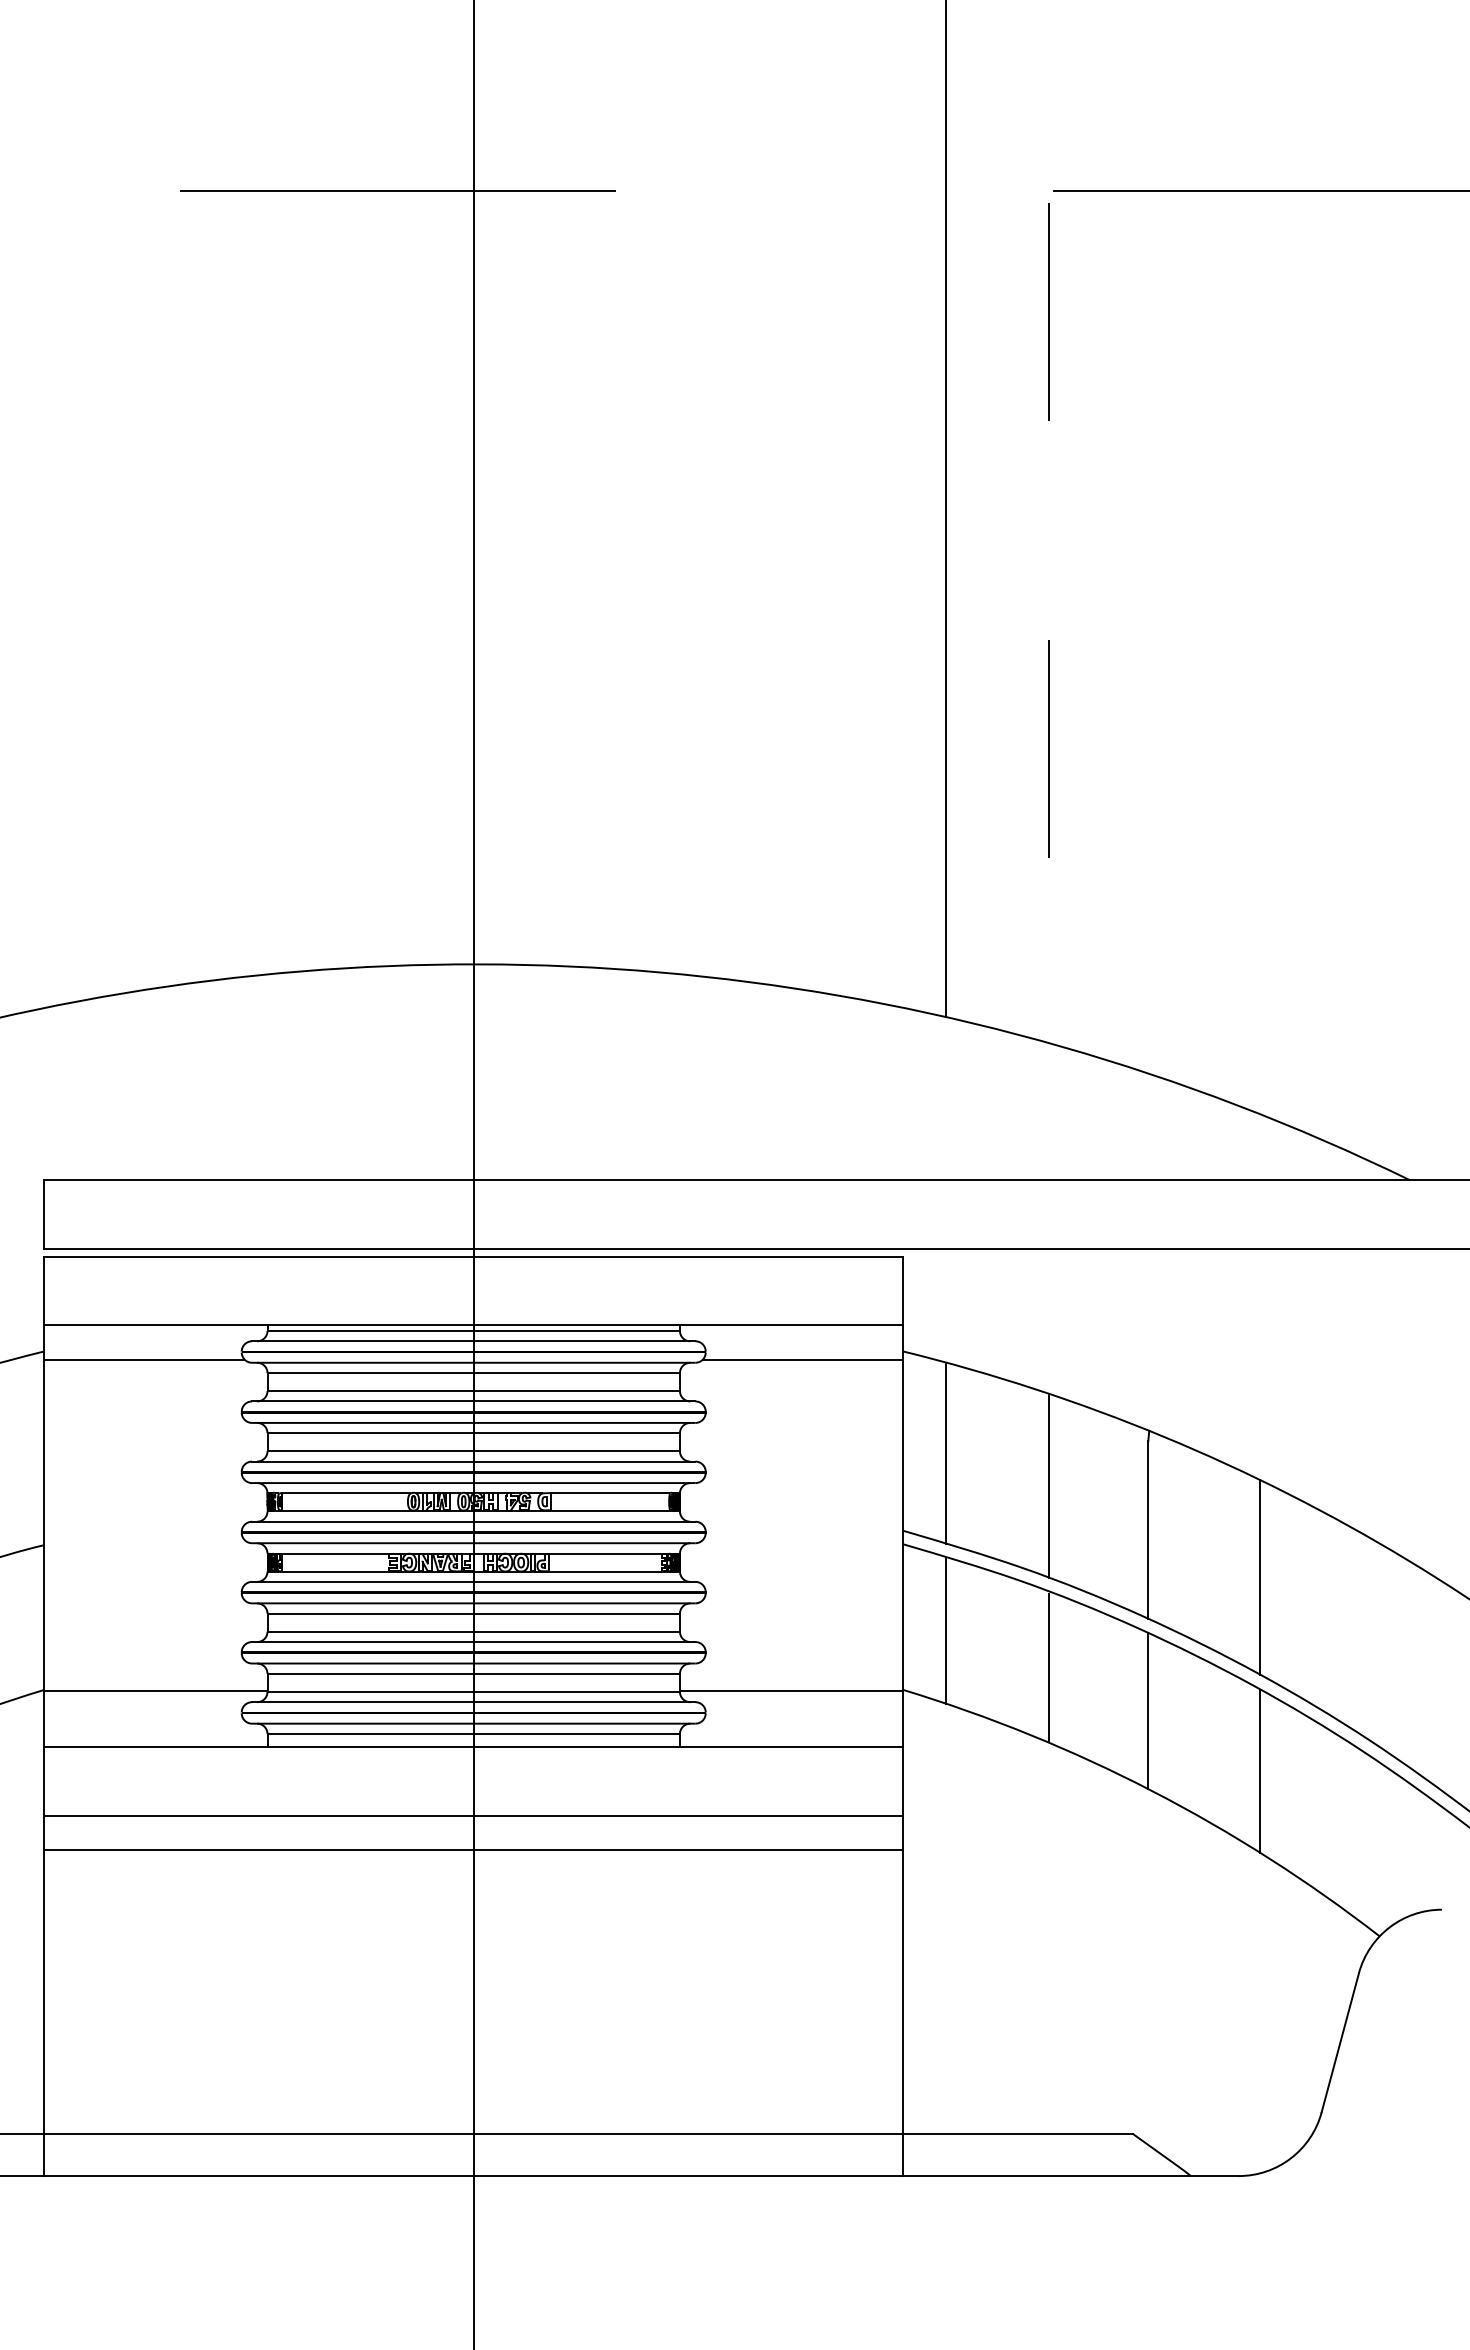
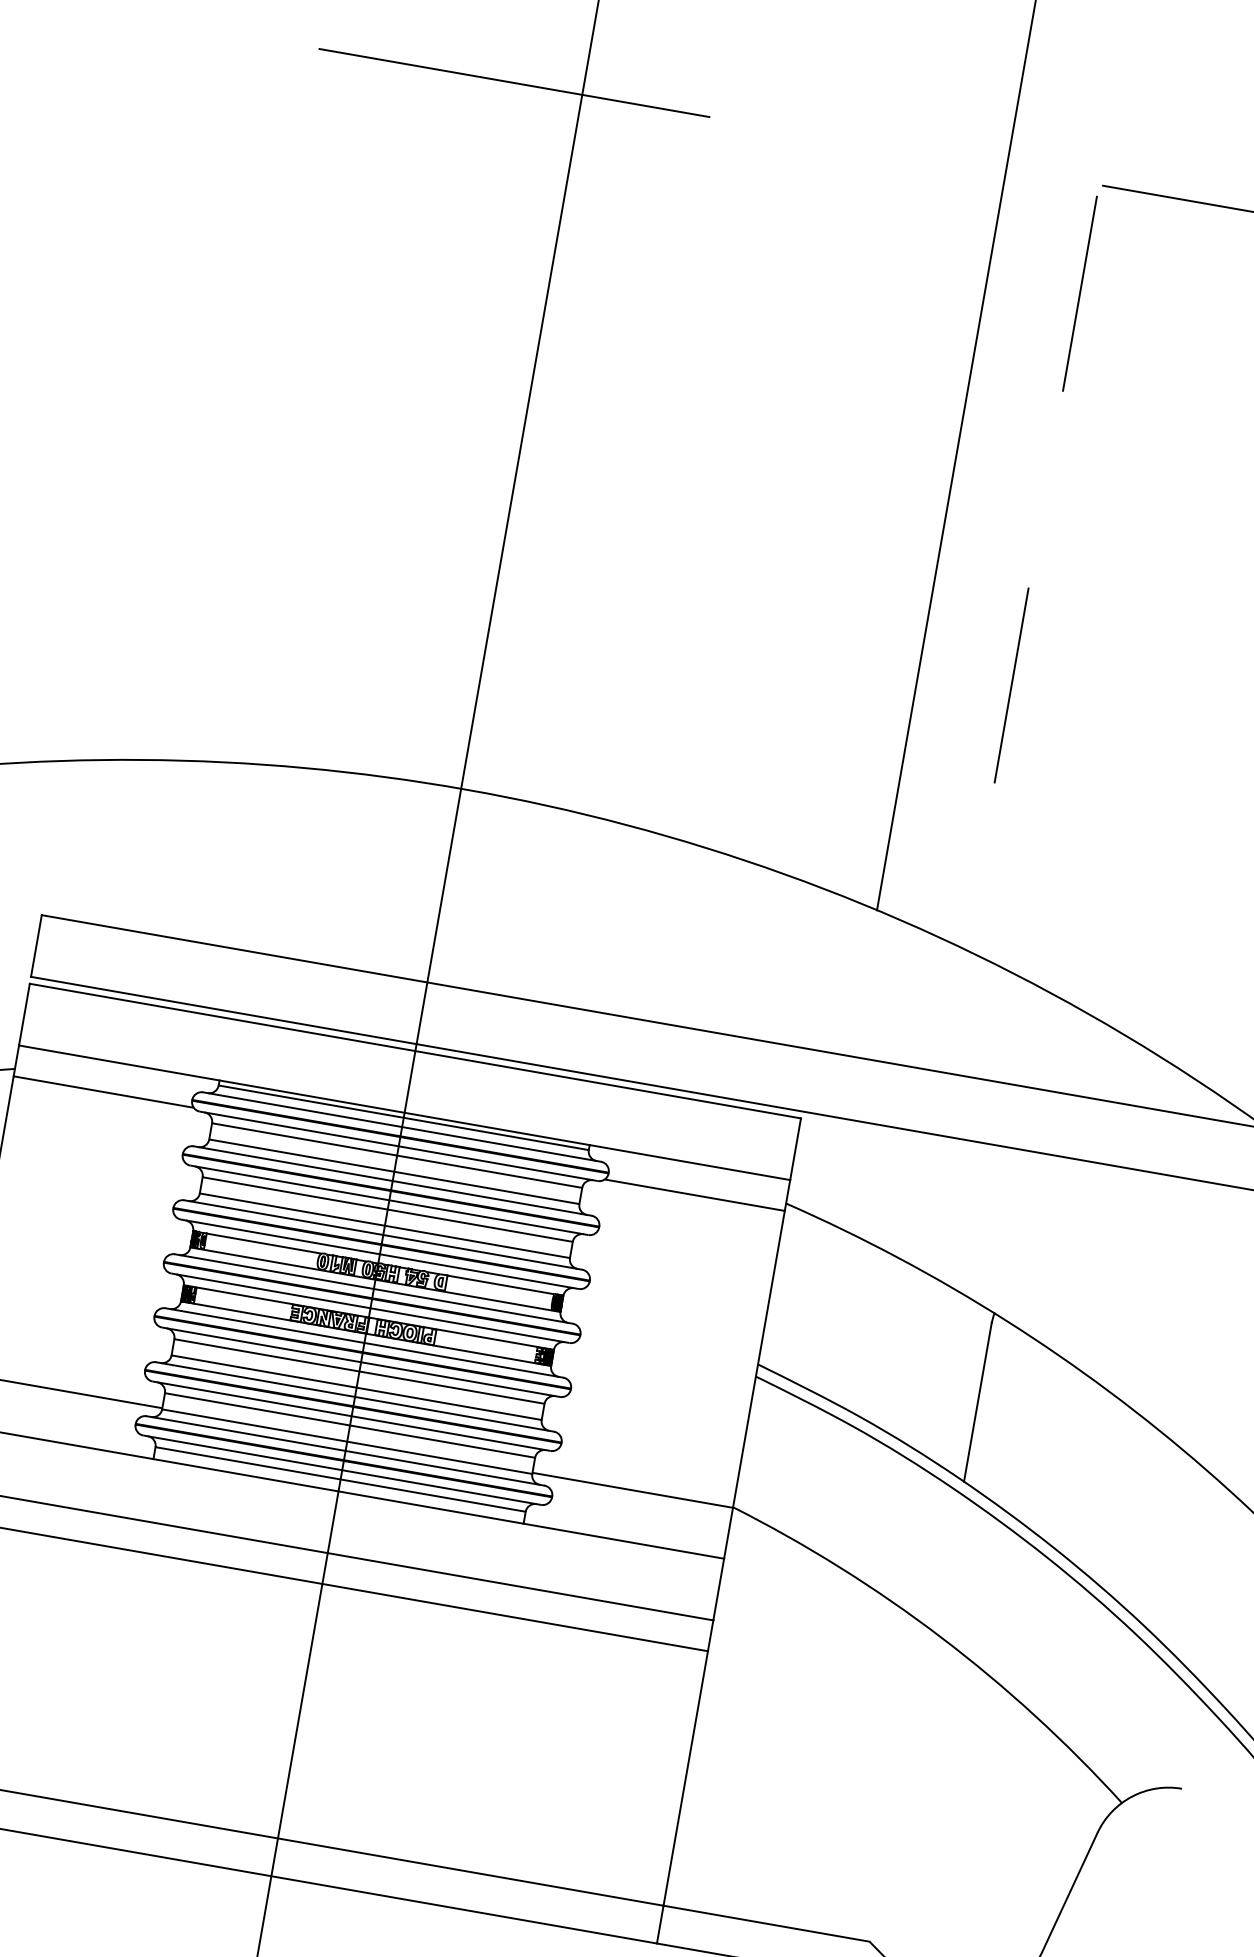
line: (946, 1453) -> (808, 1301), removed
line: (1049, 1485) -> (896, 1346), removed
line: (1259, 1576) -> (1070, 1461), removed
line: (946, 1630) -> (781, 1460), removed
line: (1049, 1667) -> (867, 1509), removed
line: (1148, 1711) -> (949, 1564), removed
line: (1259, 1770) -> (1040, 1635), removed

